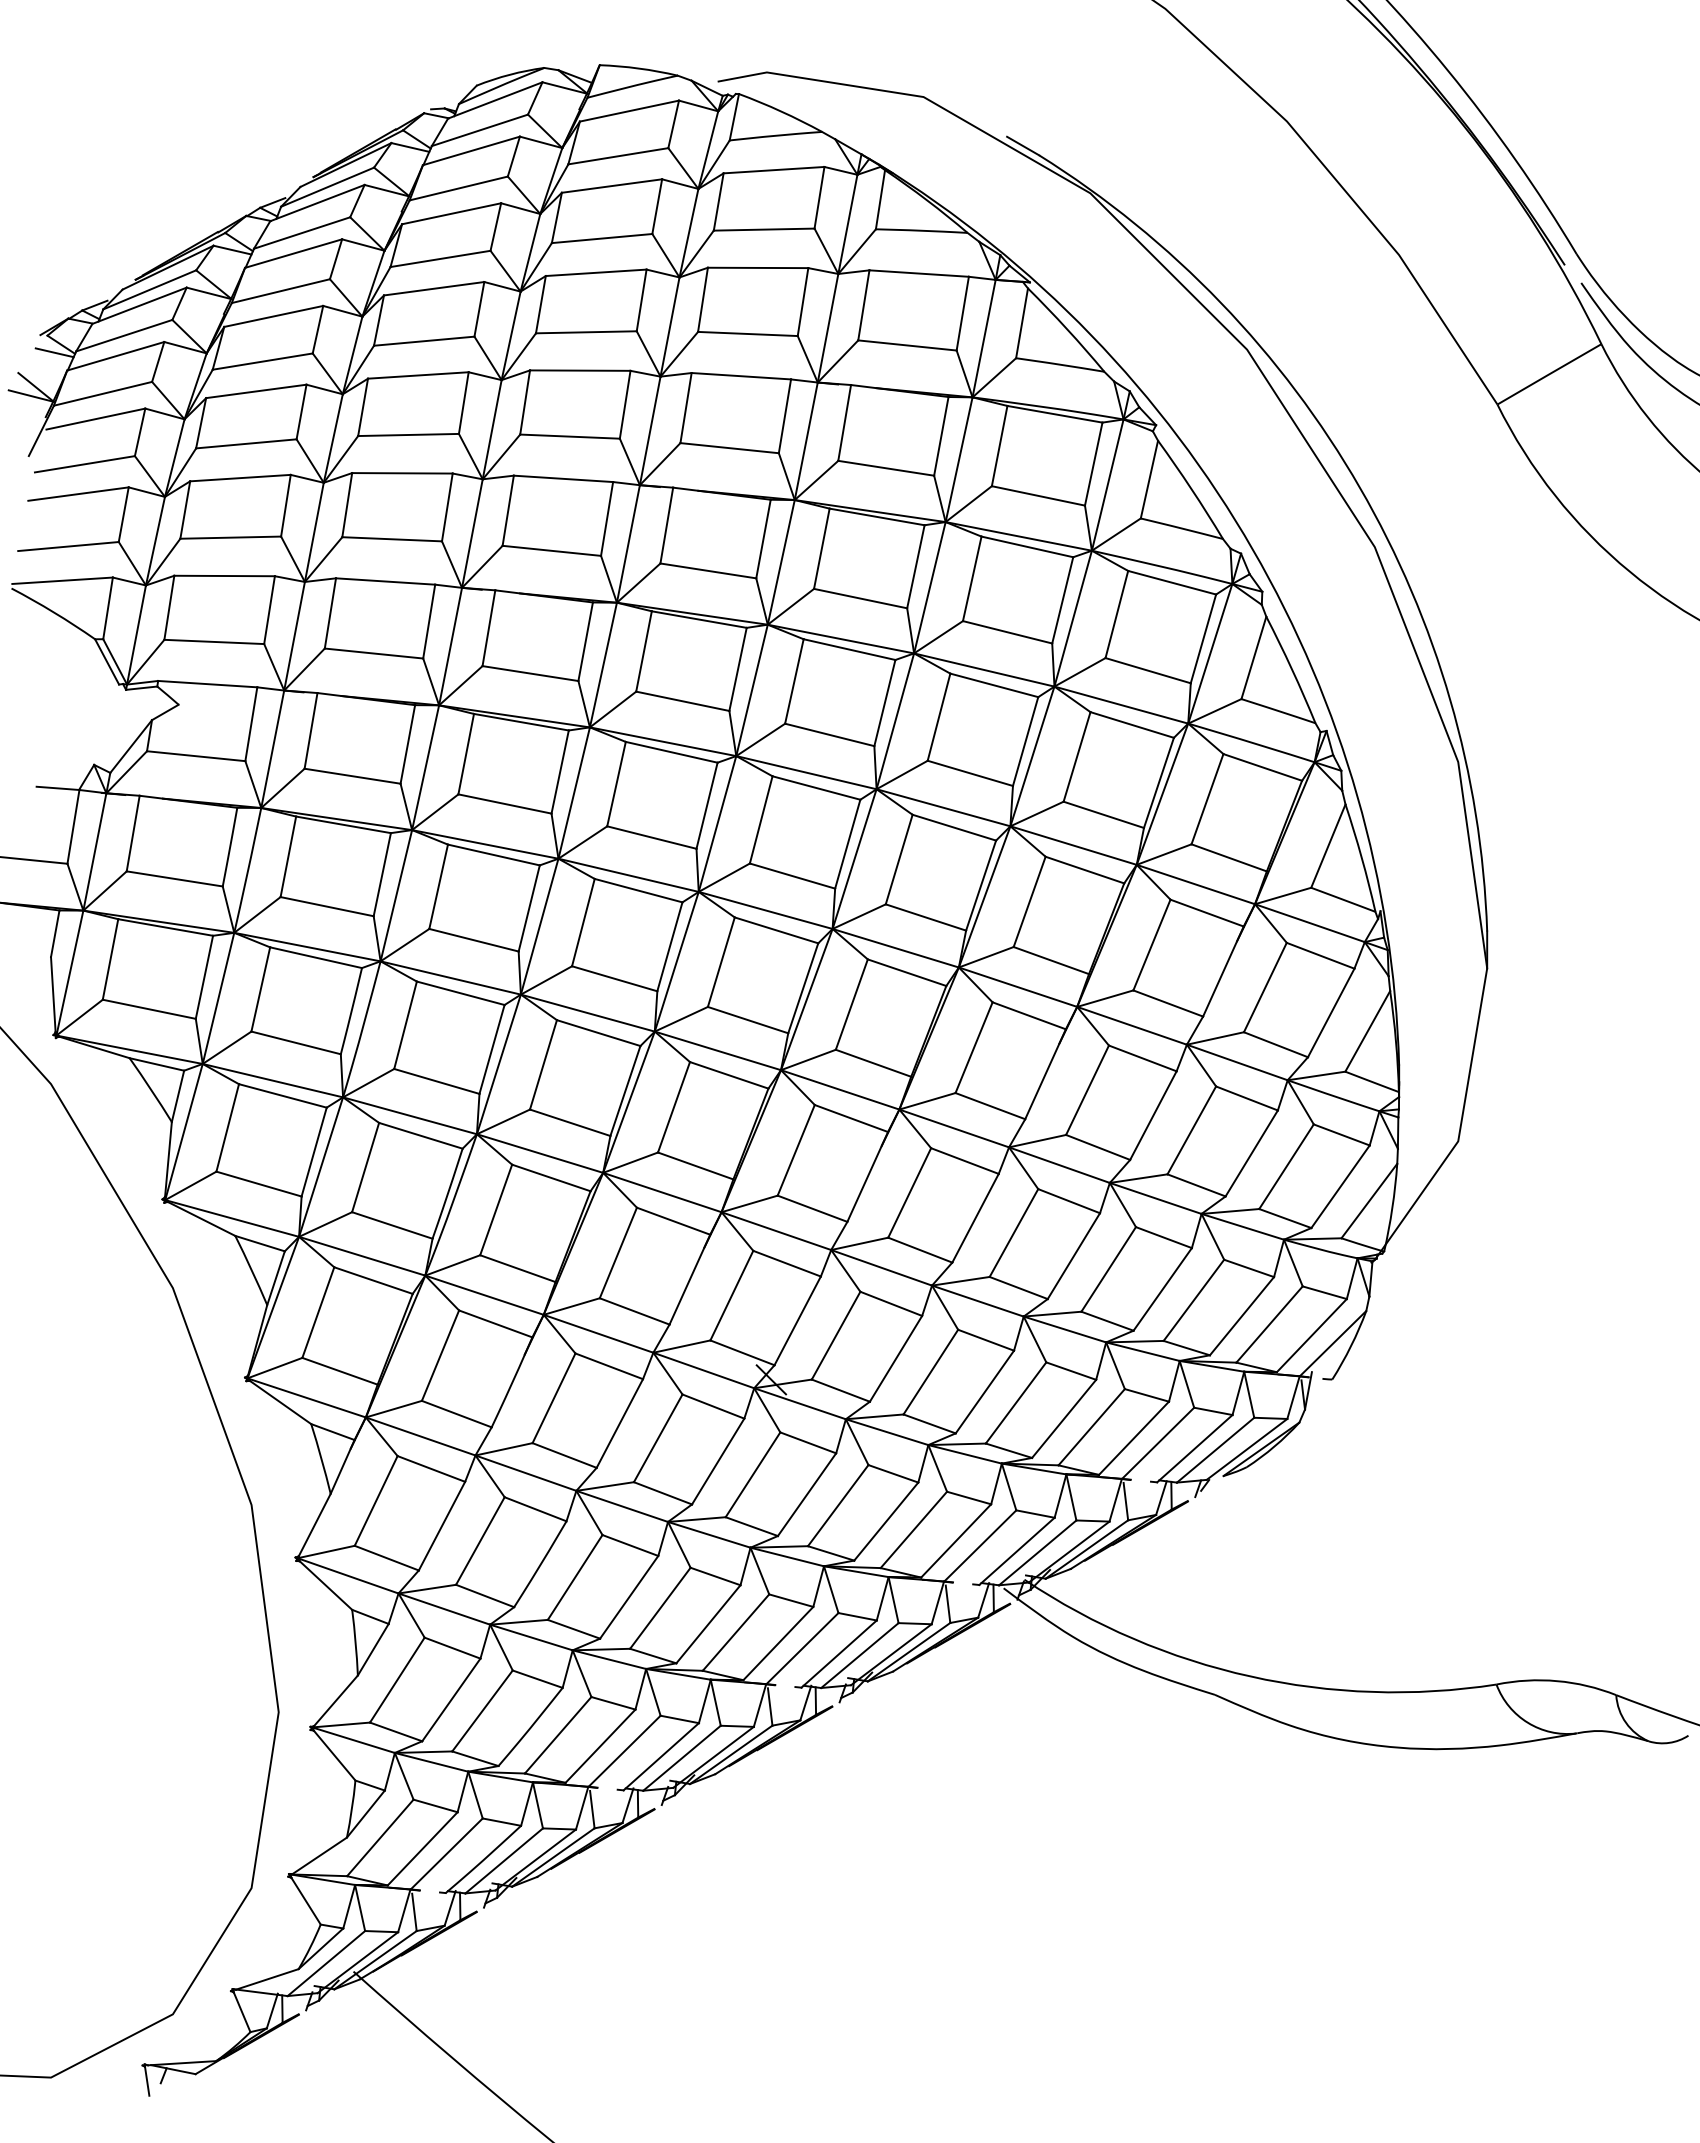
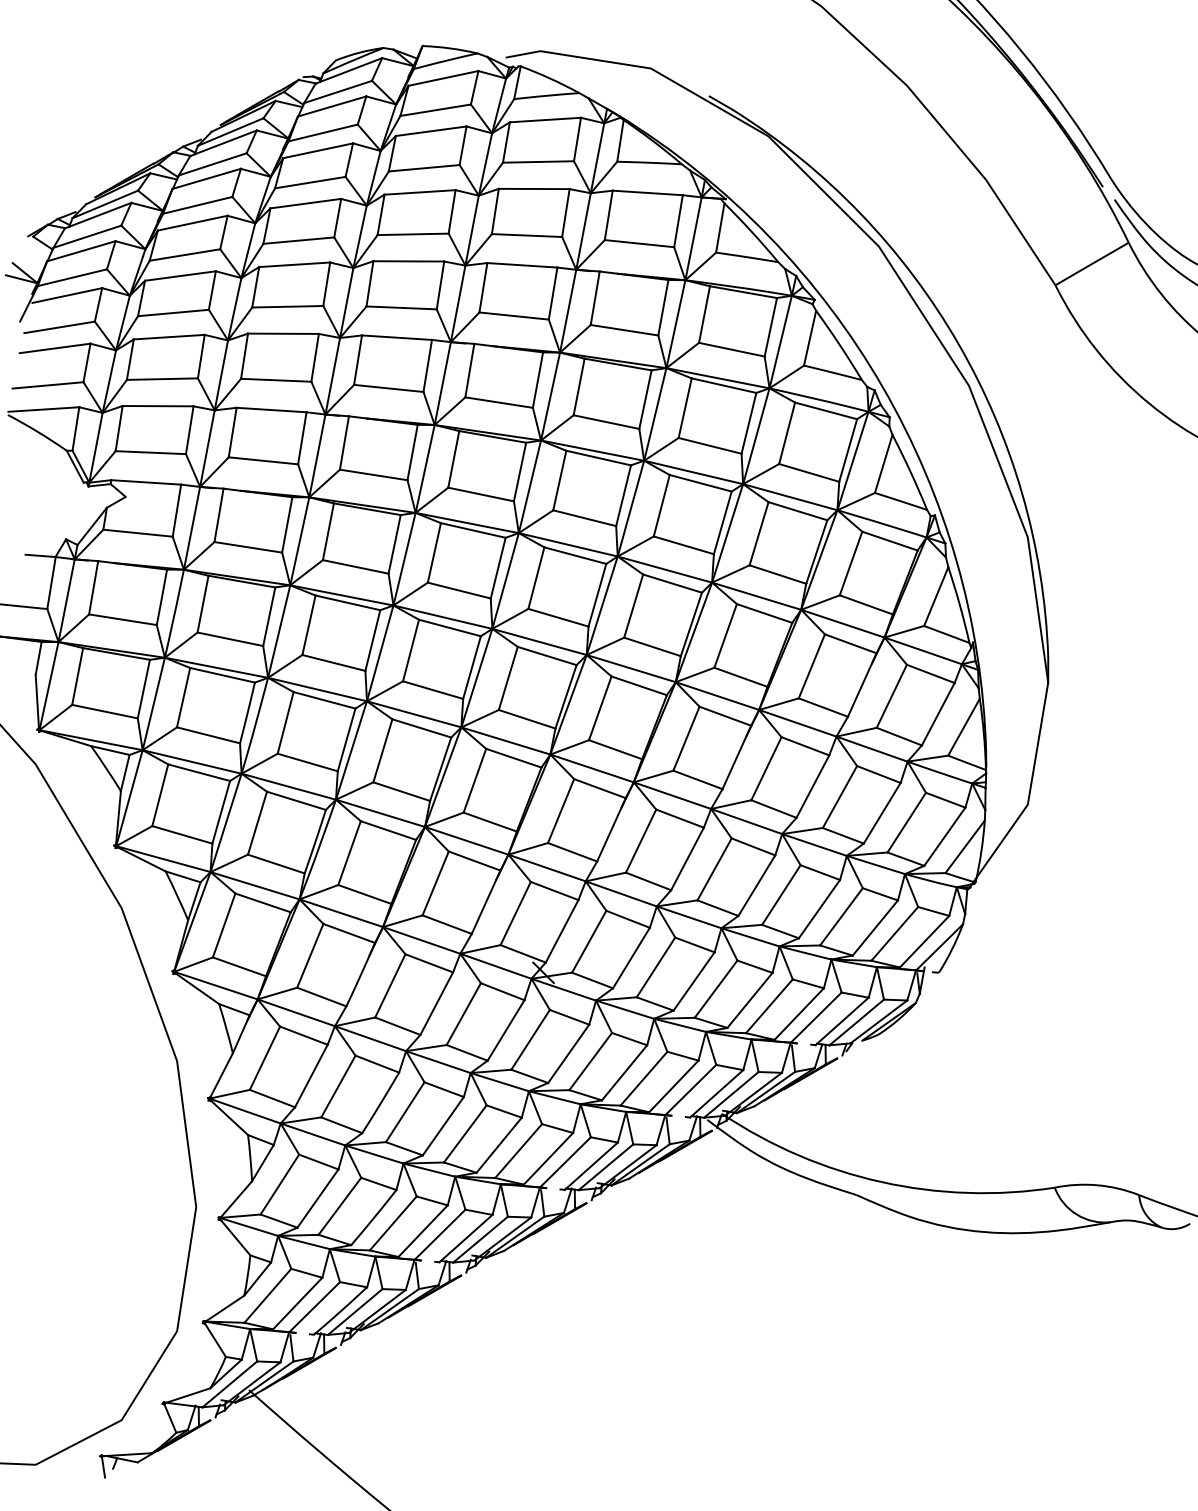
line: (54, 352) -> (38, 248), removed

